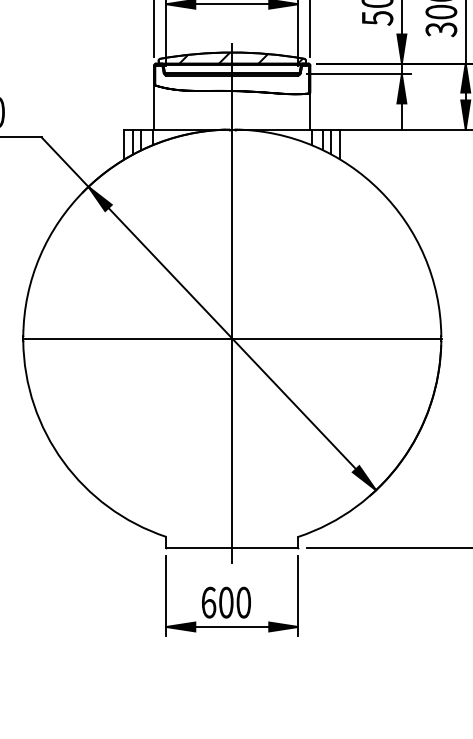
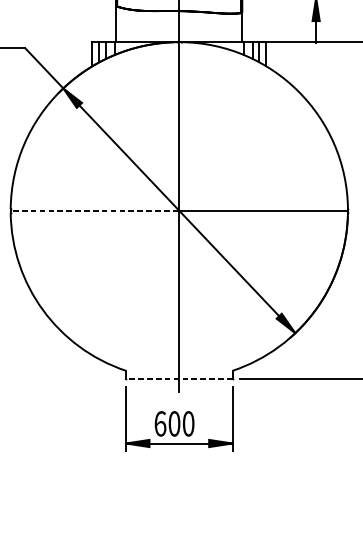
line: (126, 338) -> (93, 210), solid -> dashed
line: (231, 547) -> (178, 379), solid -> dashed

